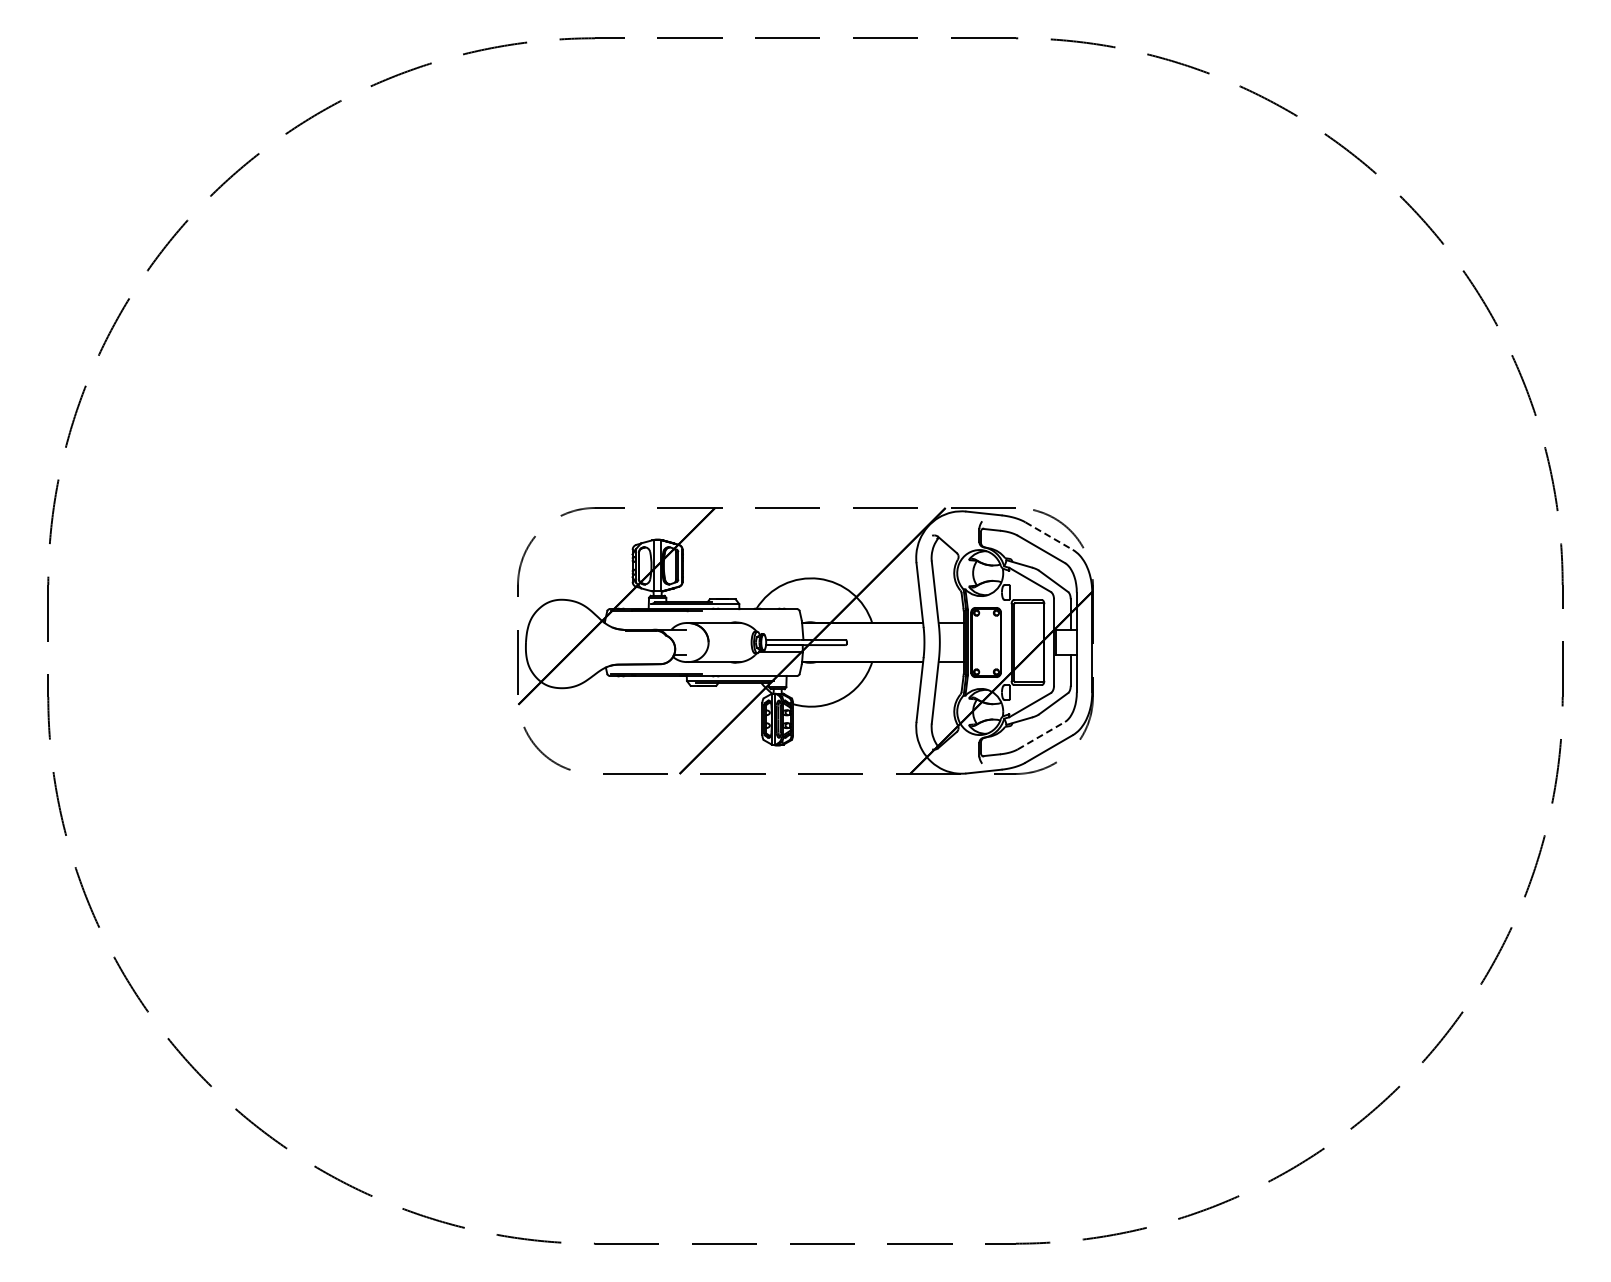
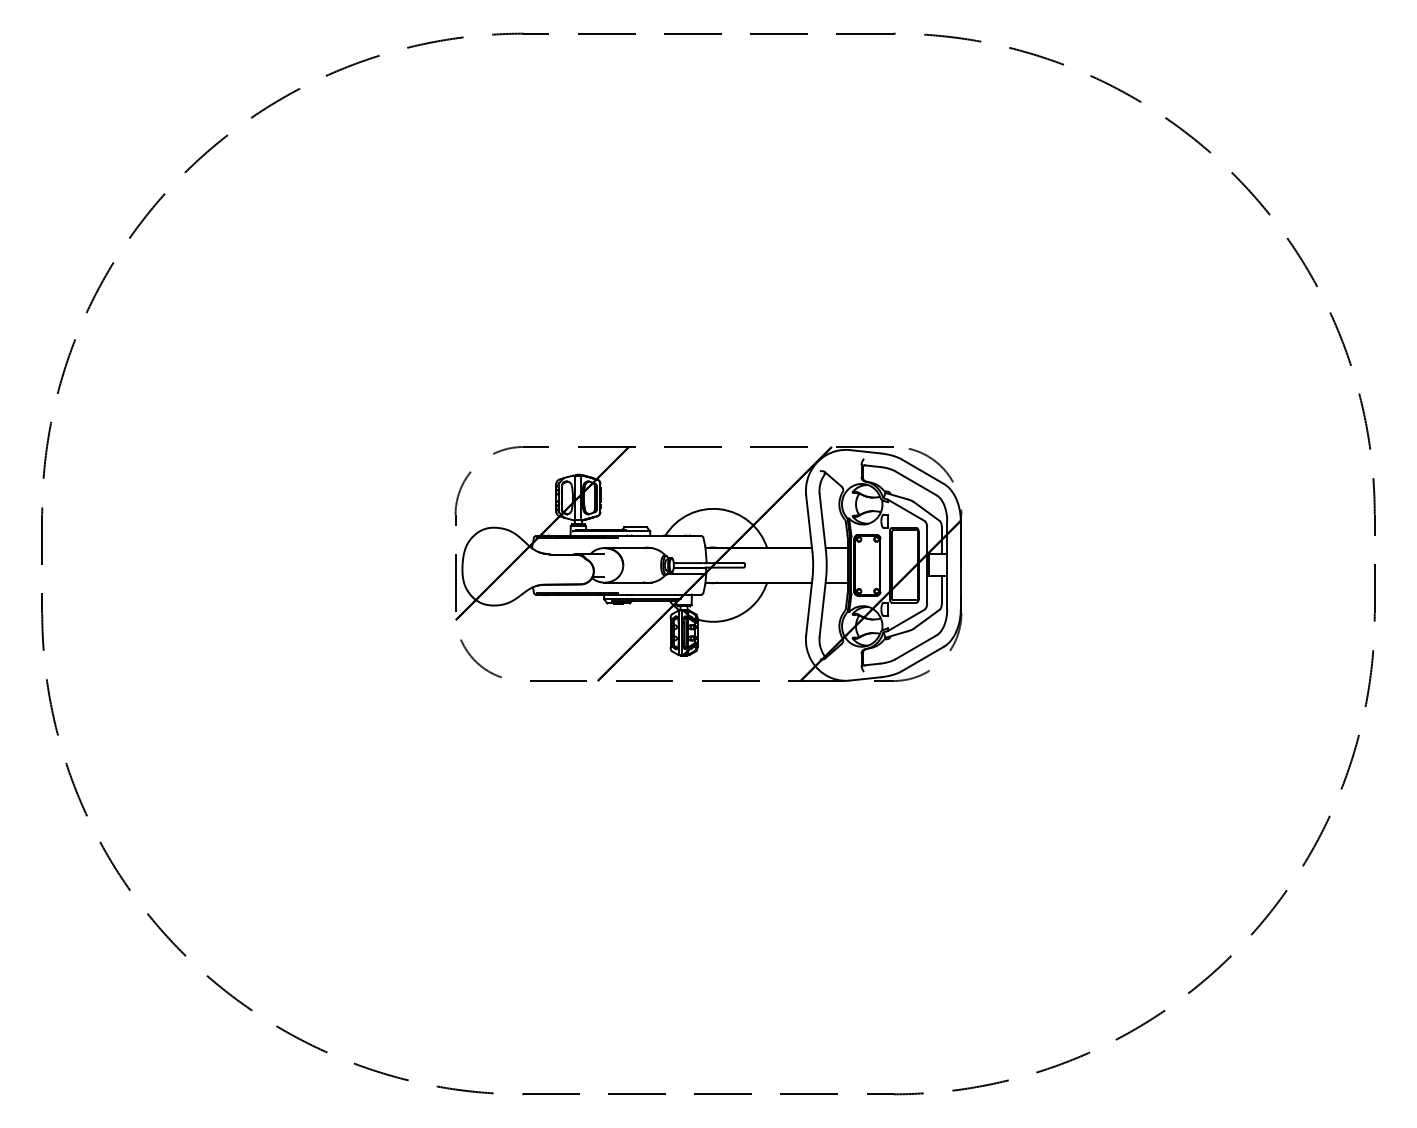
line: (1049, 536) -> (923, 472), dashed -> solid
line: (1041, 735) -> (916, 647), dashed -> solid

